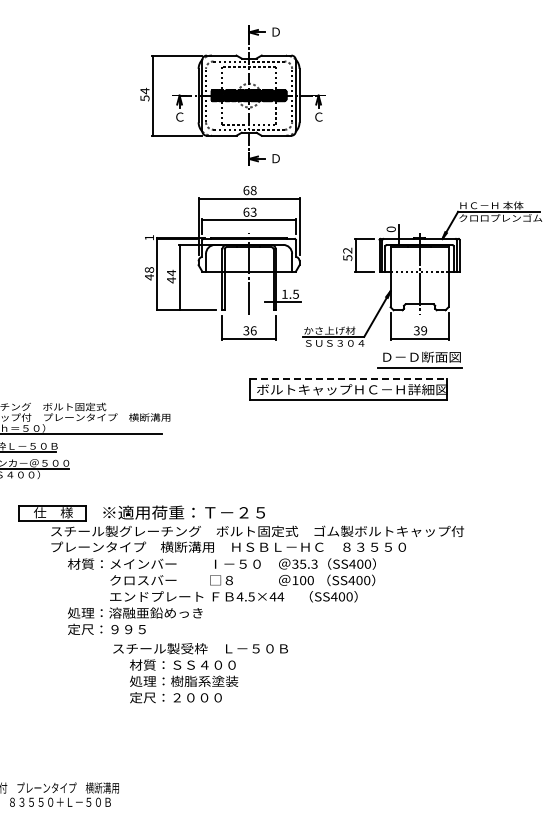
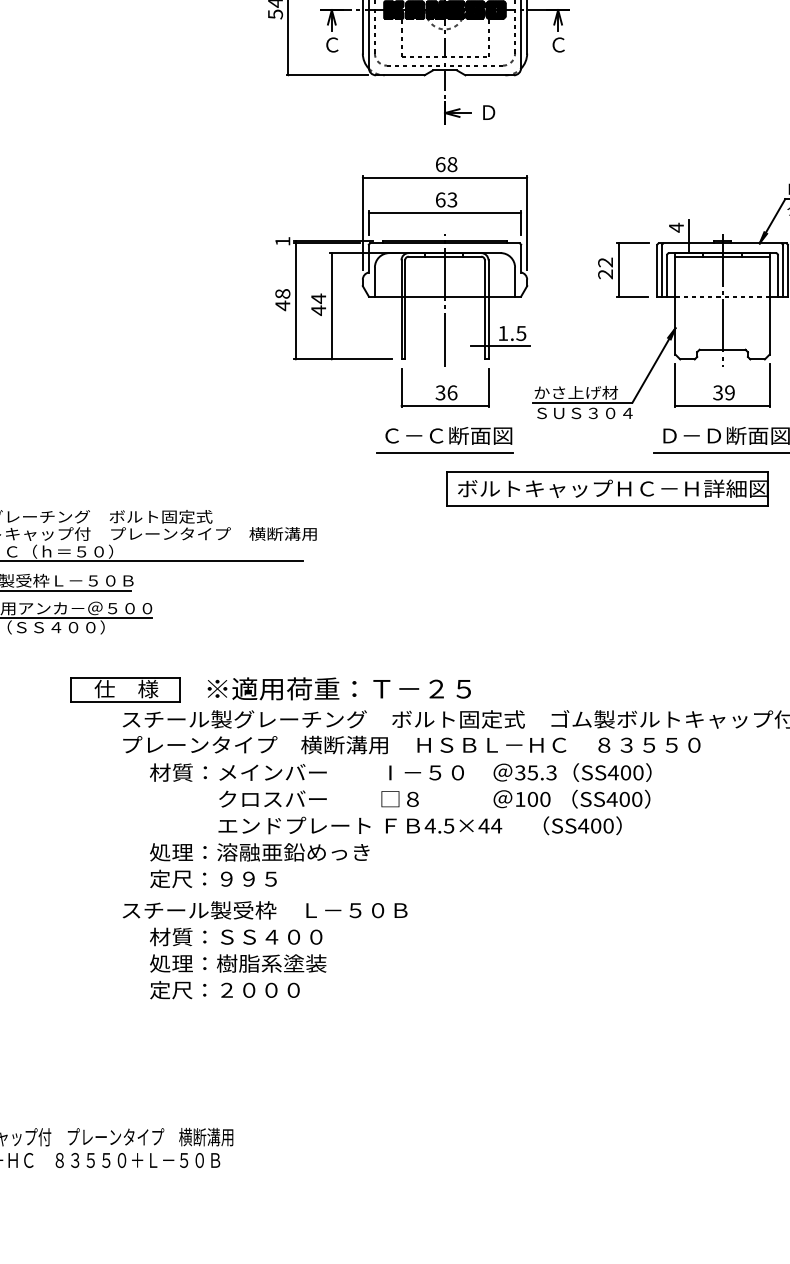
text: (390, 229) -> (675, 227), 0 -> 4
text: (347, 257) -> (605, 273), 52 -> 22
part: (248, 359) -> (444, 439), added
line: (348, 379) -> (606, 472), dashed -> solid
text: (200, 673) -> (264, 950), moved

